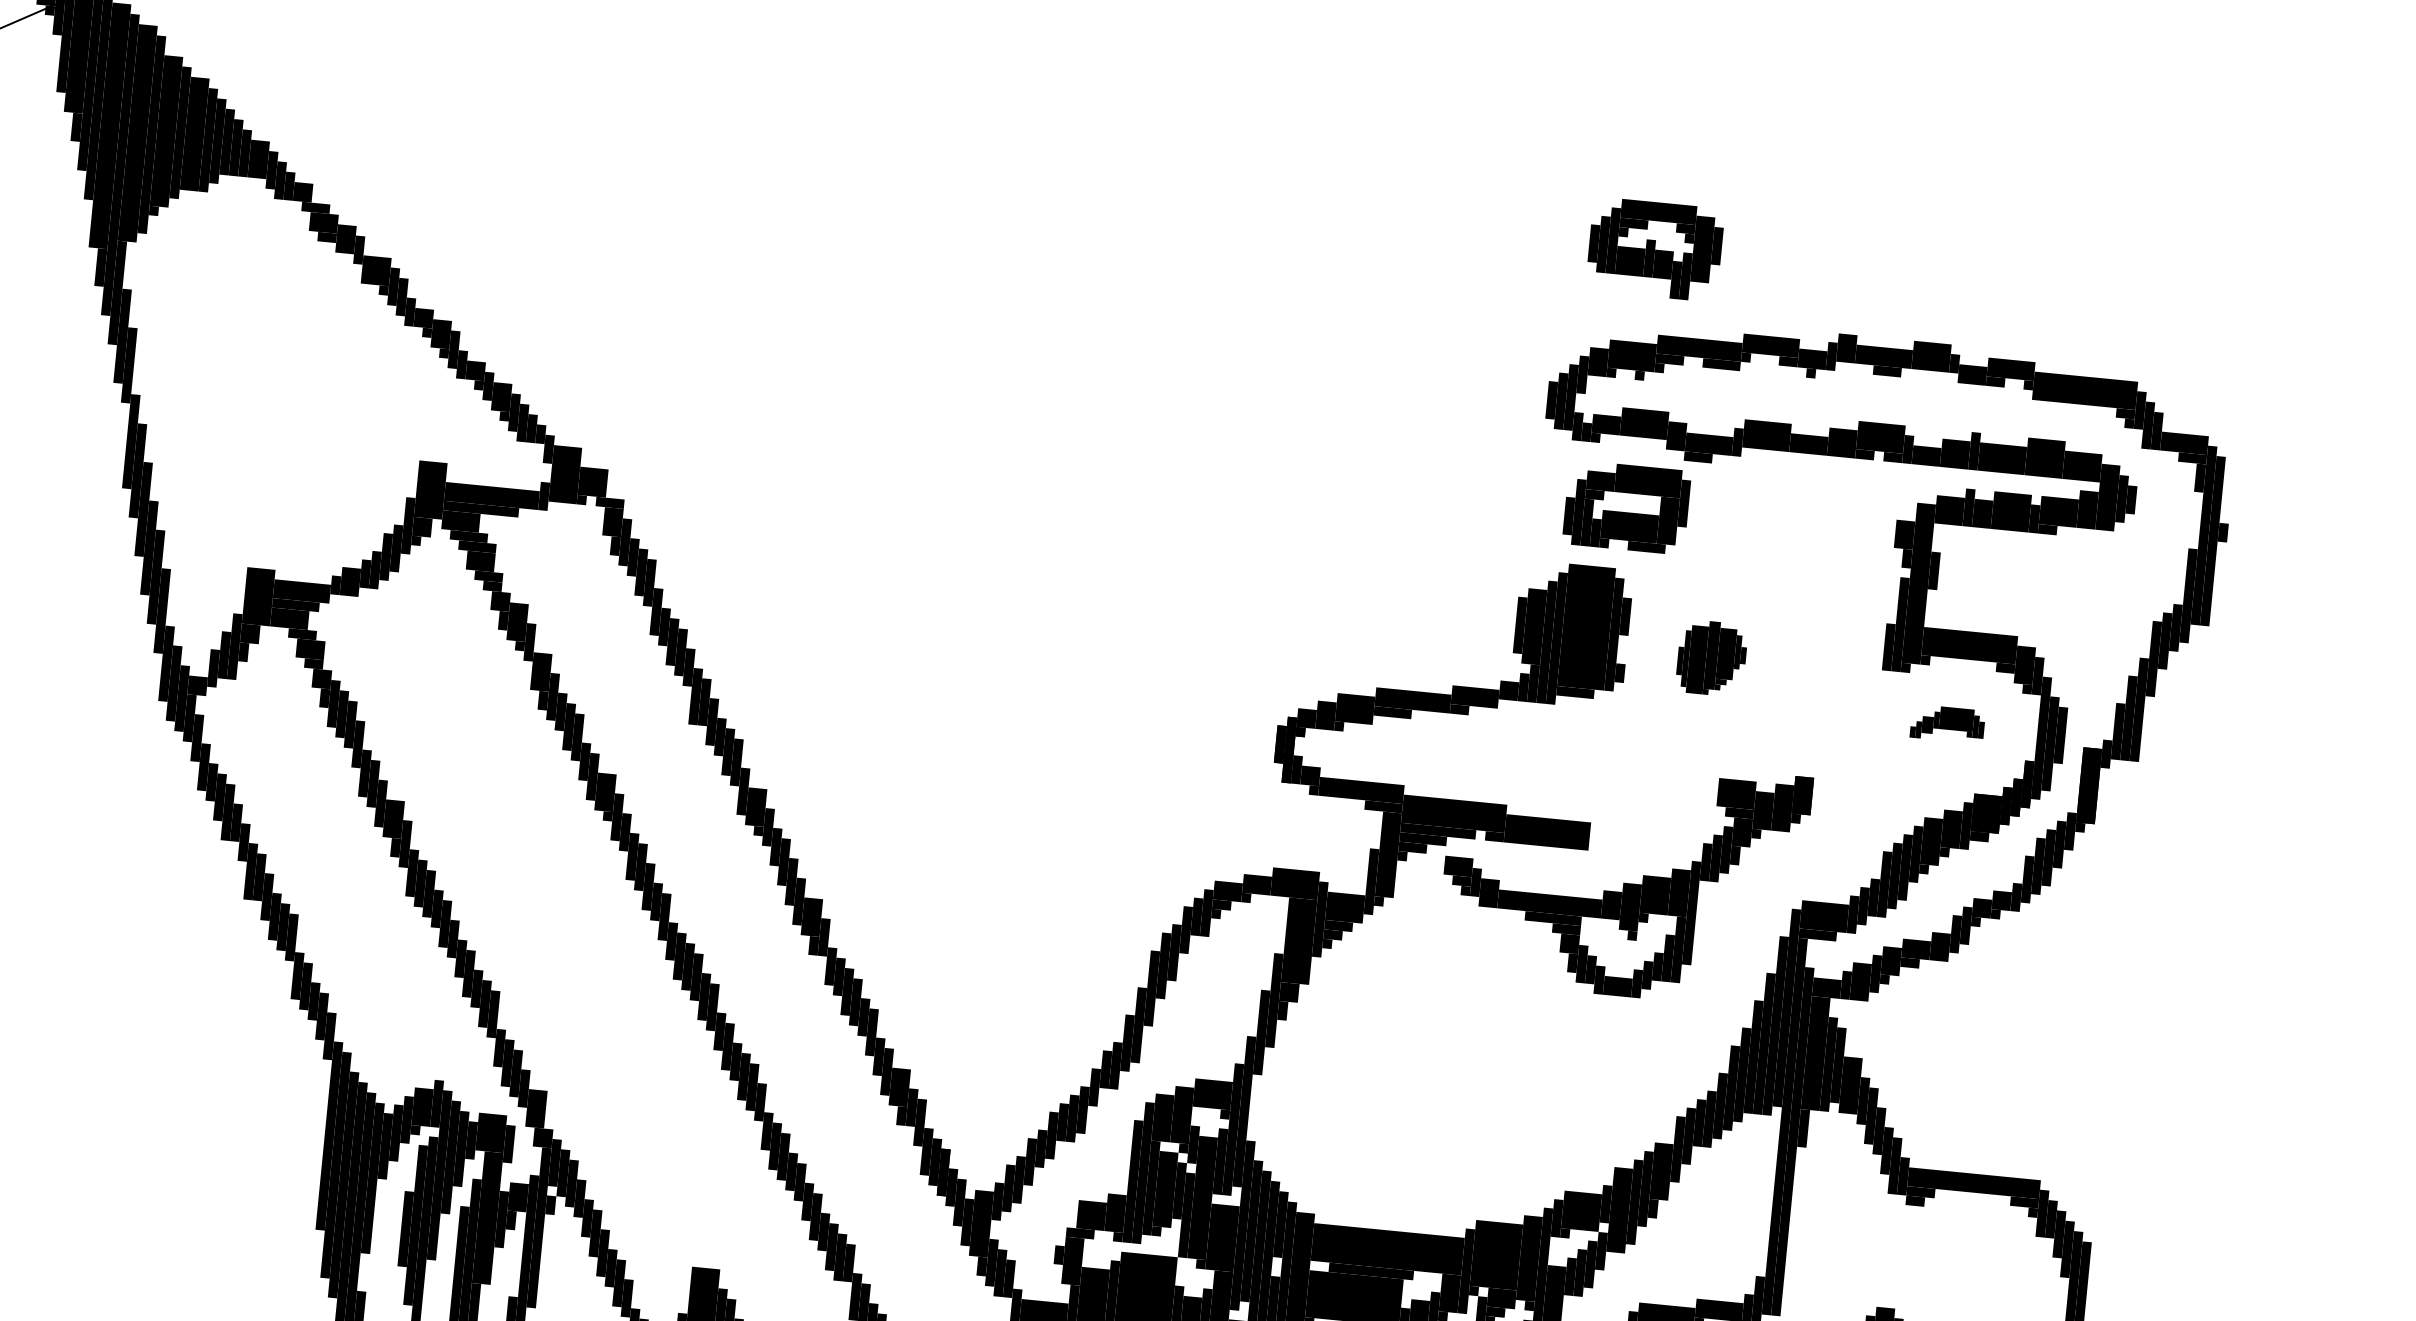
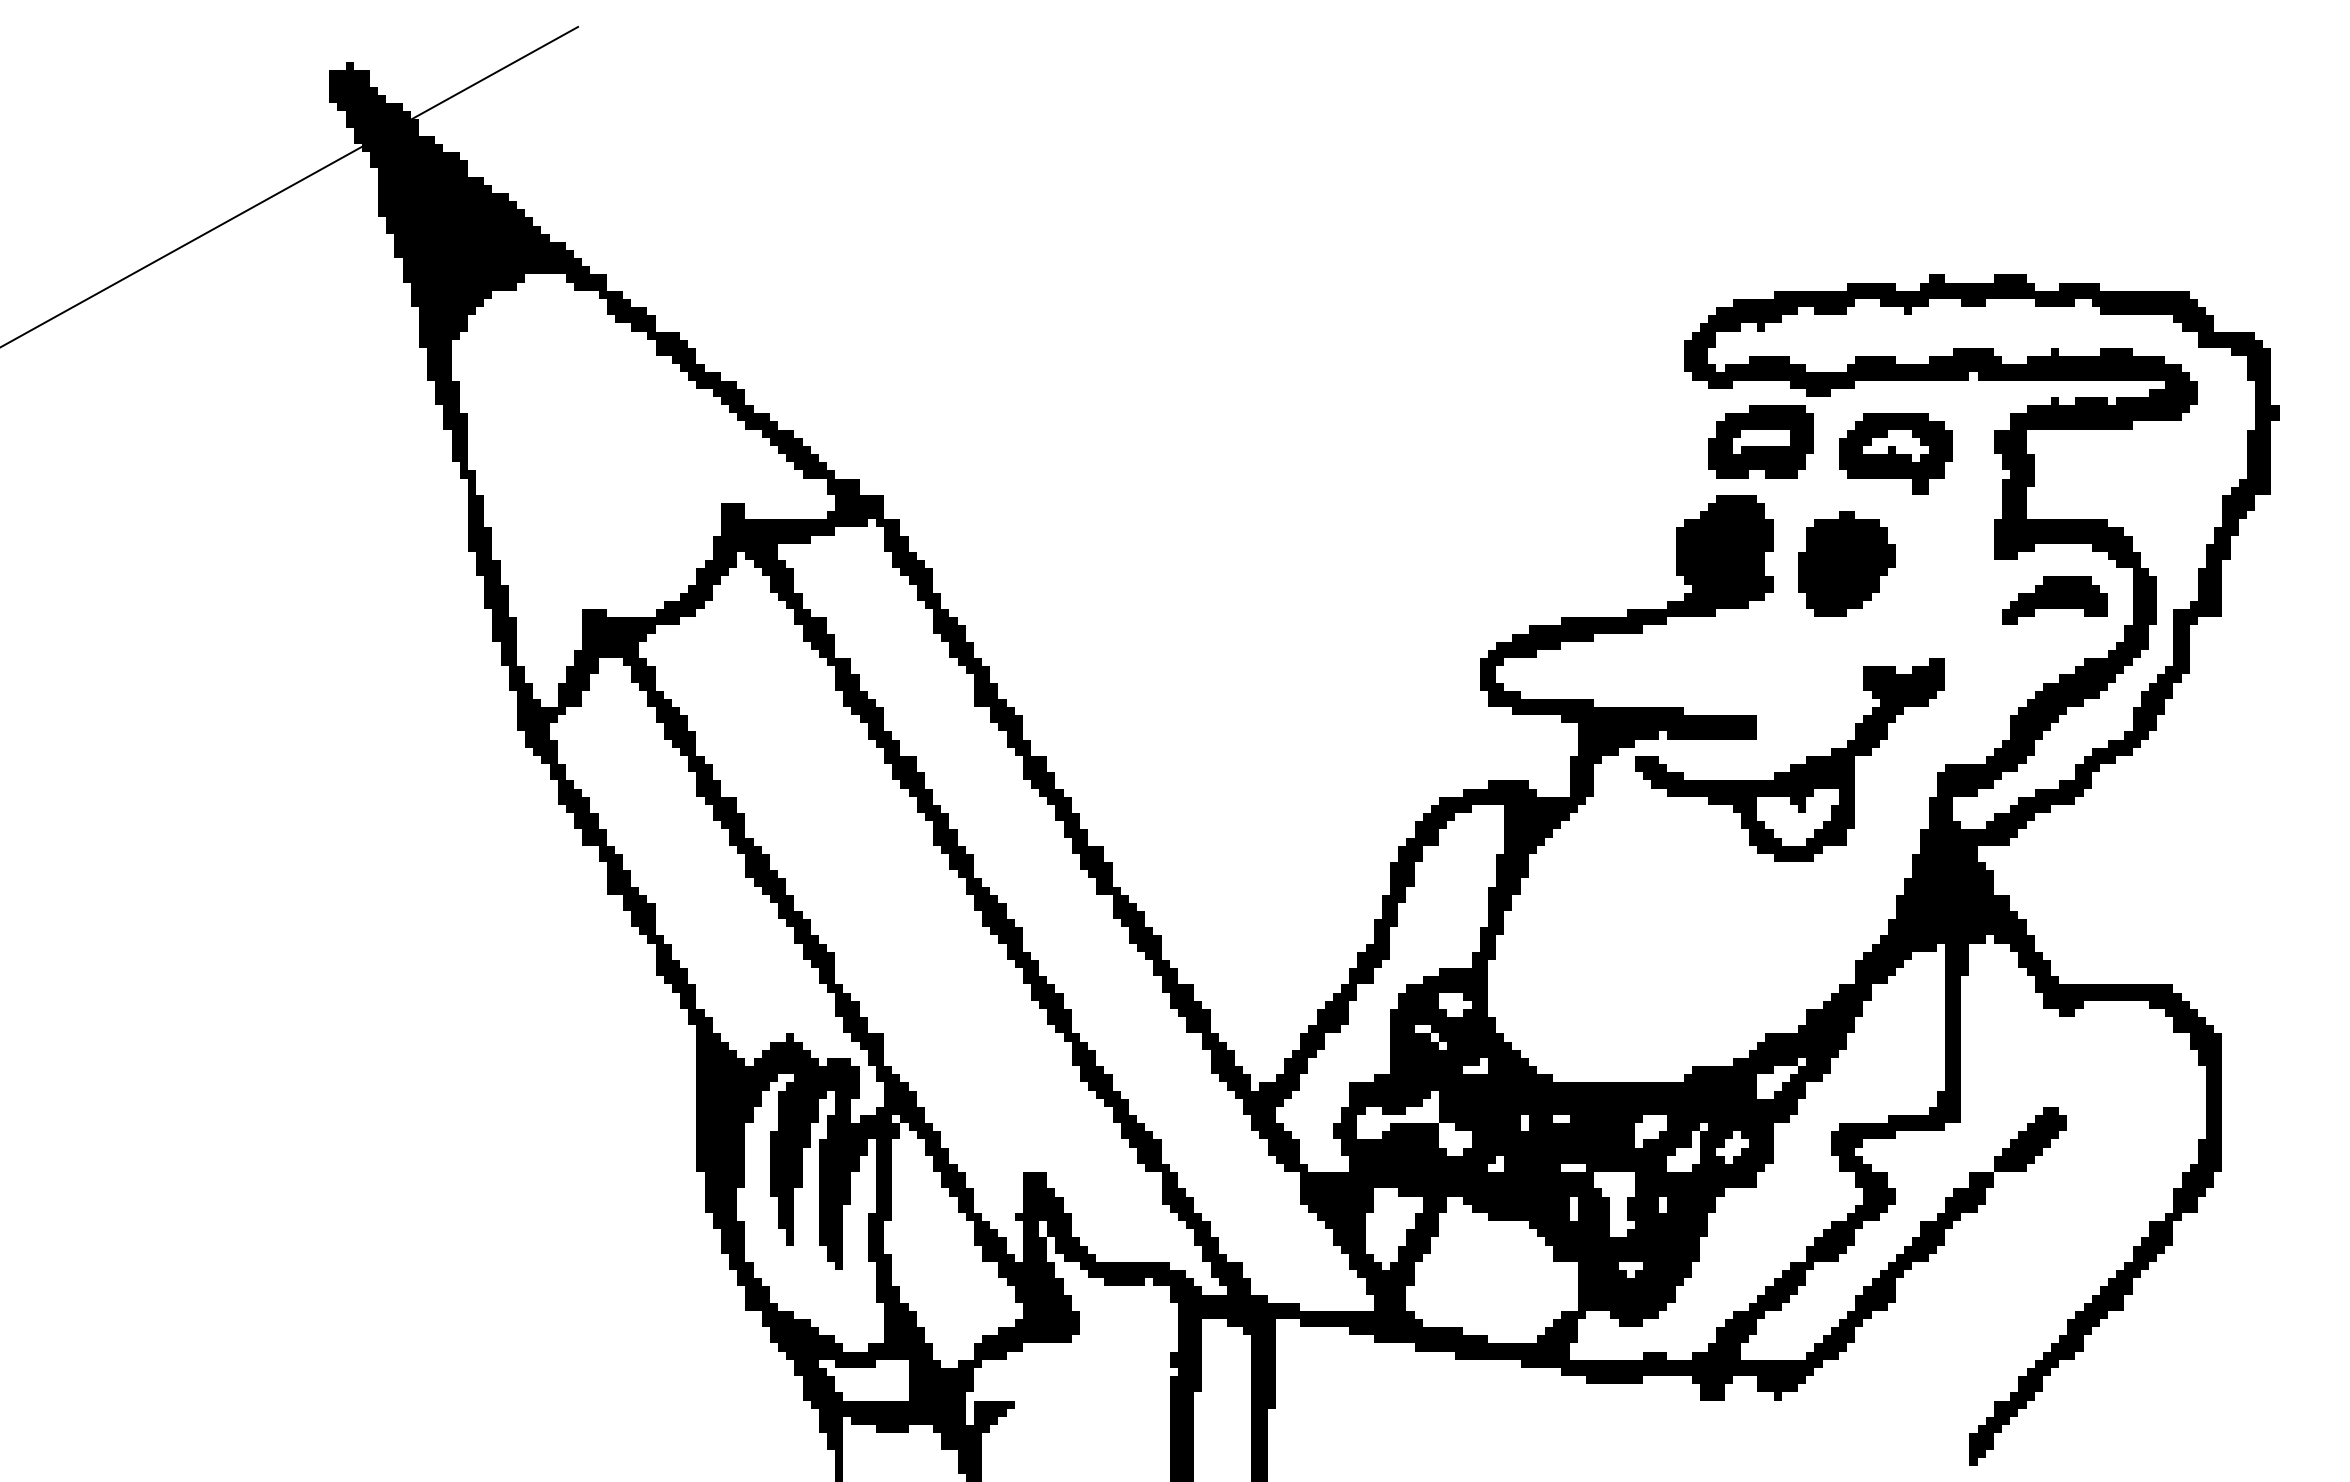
part: (1654, 248) -> (1895, 453), moved
part: (1711, 657) -> (1846, 563), size x1.67
part: (1947, 723) -> (2054, 600), size x1.67

